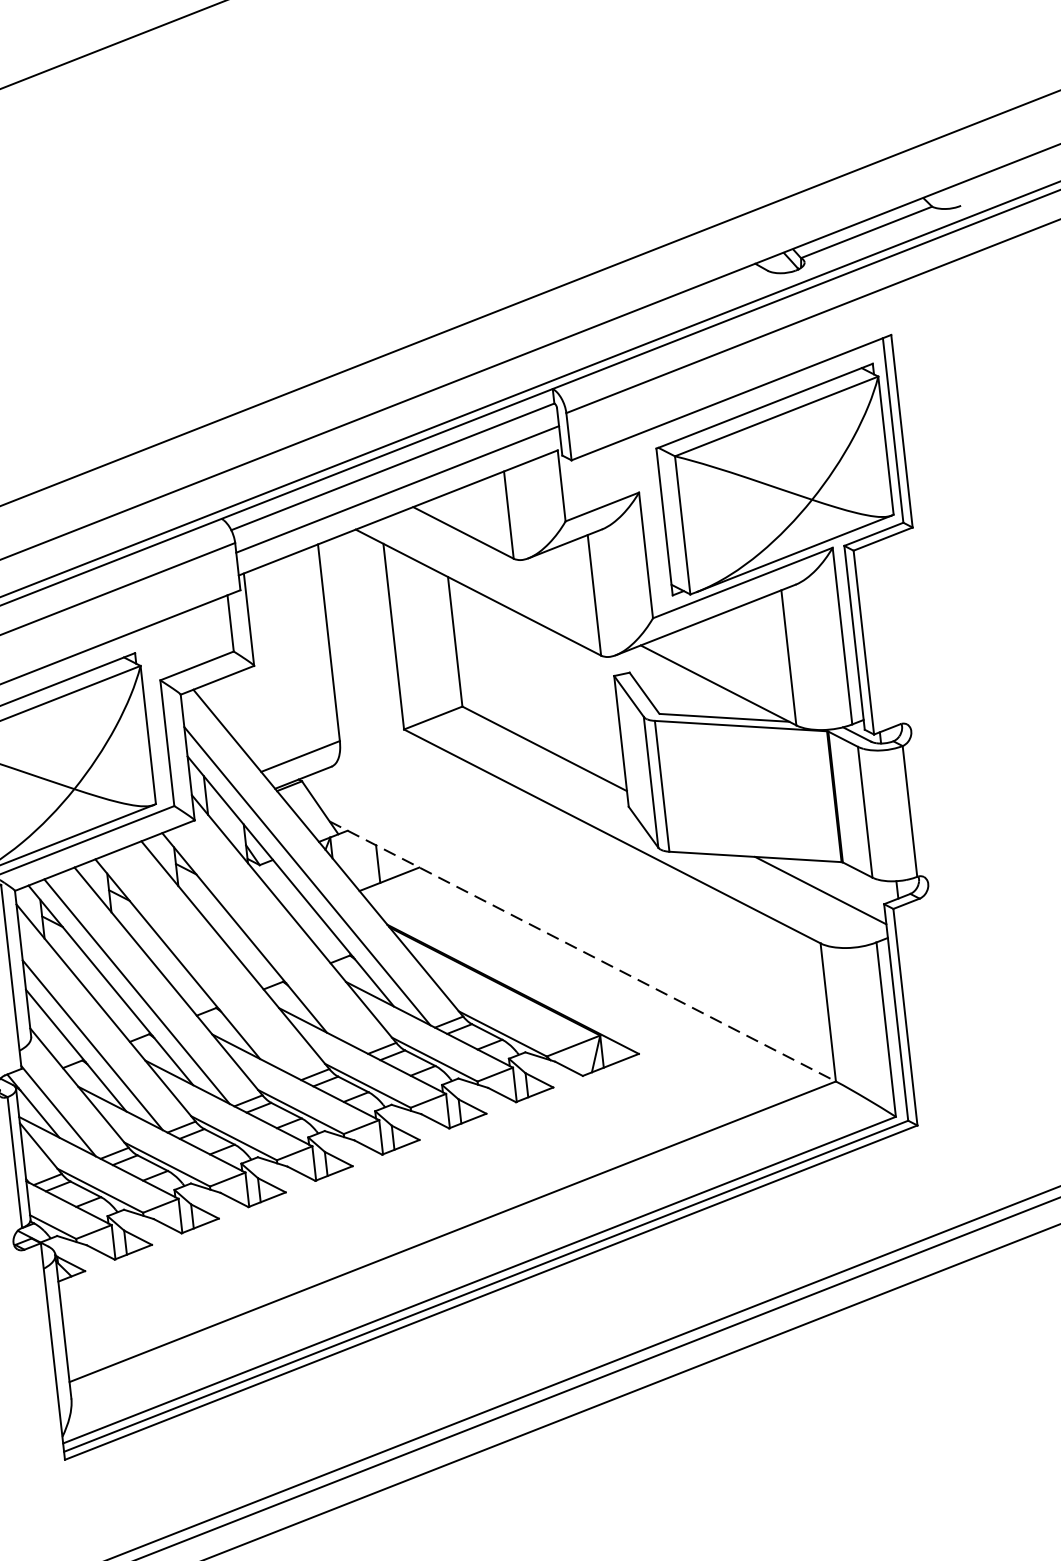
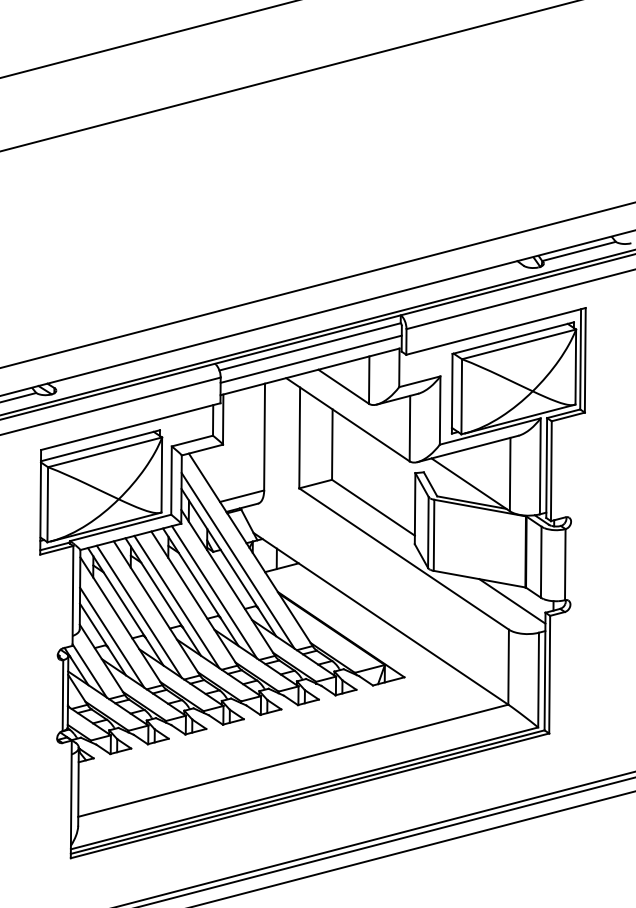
line: (269, 939) -> (213, 592), added
line: (581, 951) -> (380, 618), dashed -> solid
line: (203, 964) -> (176, 601), added

